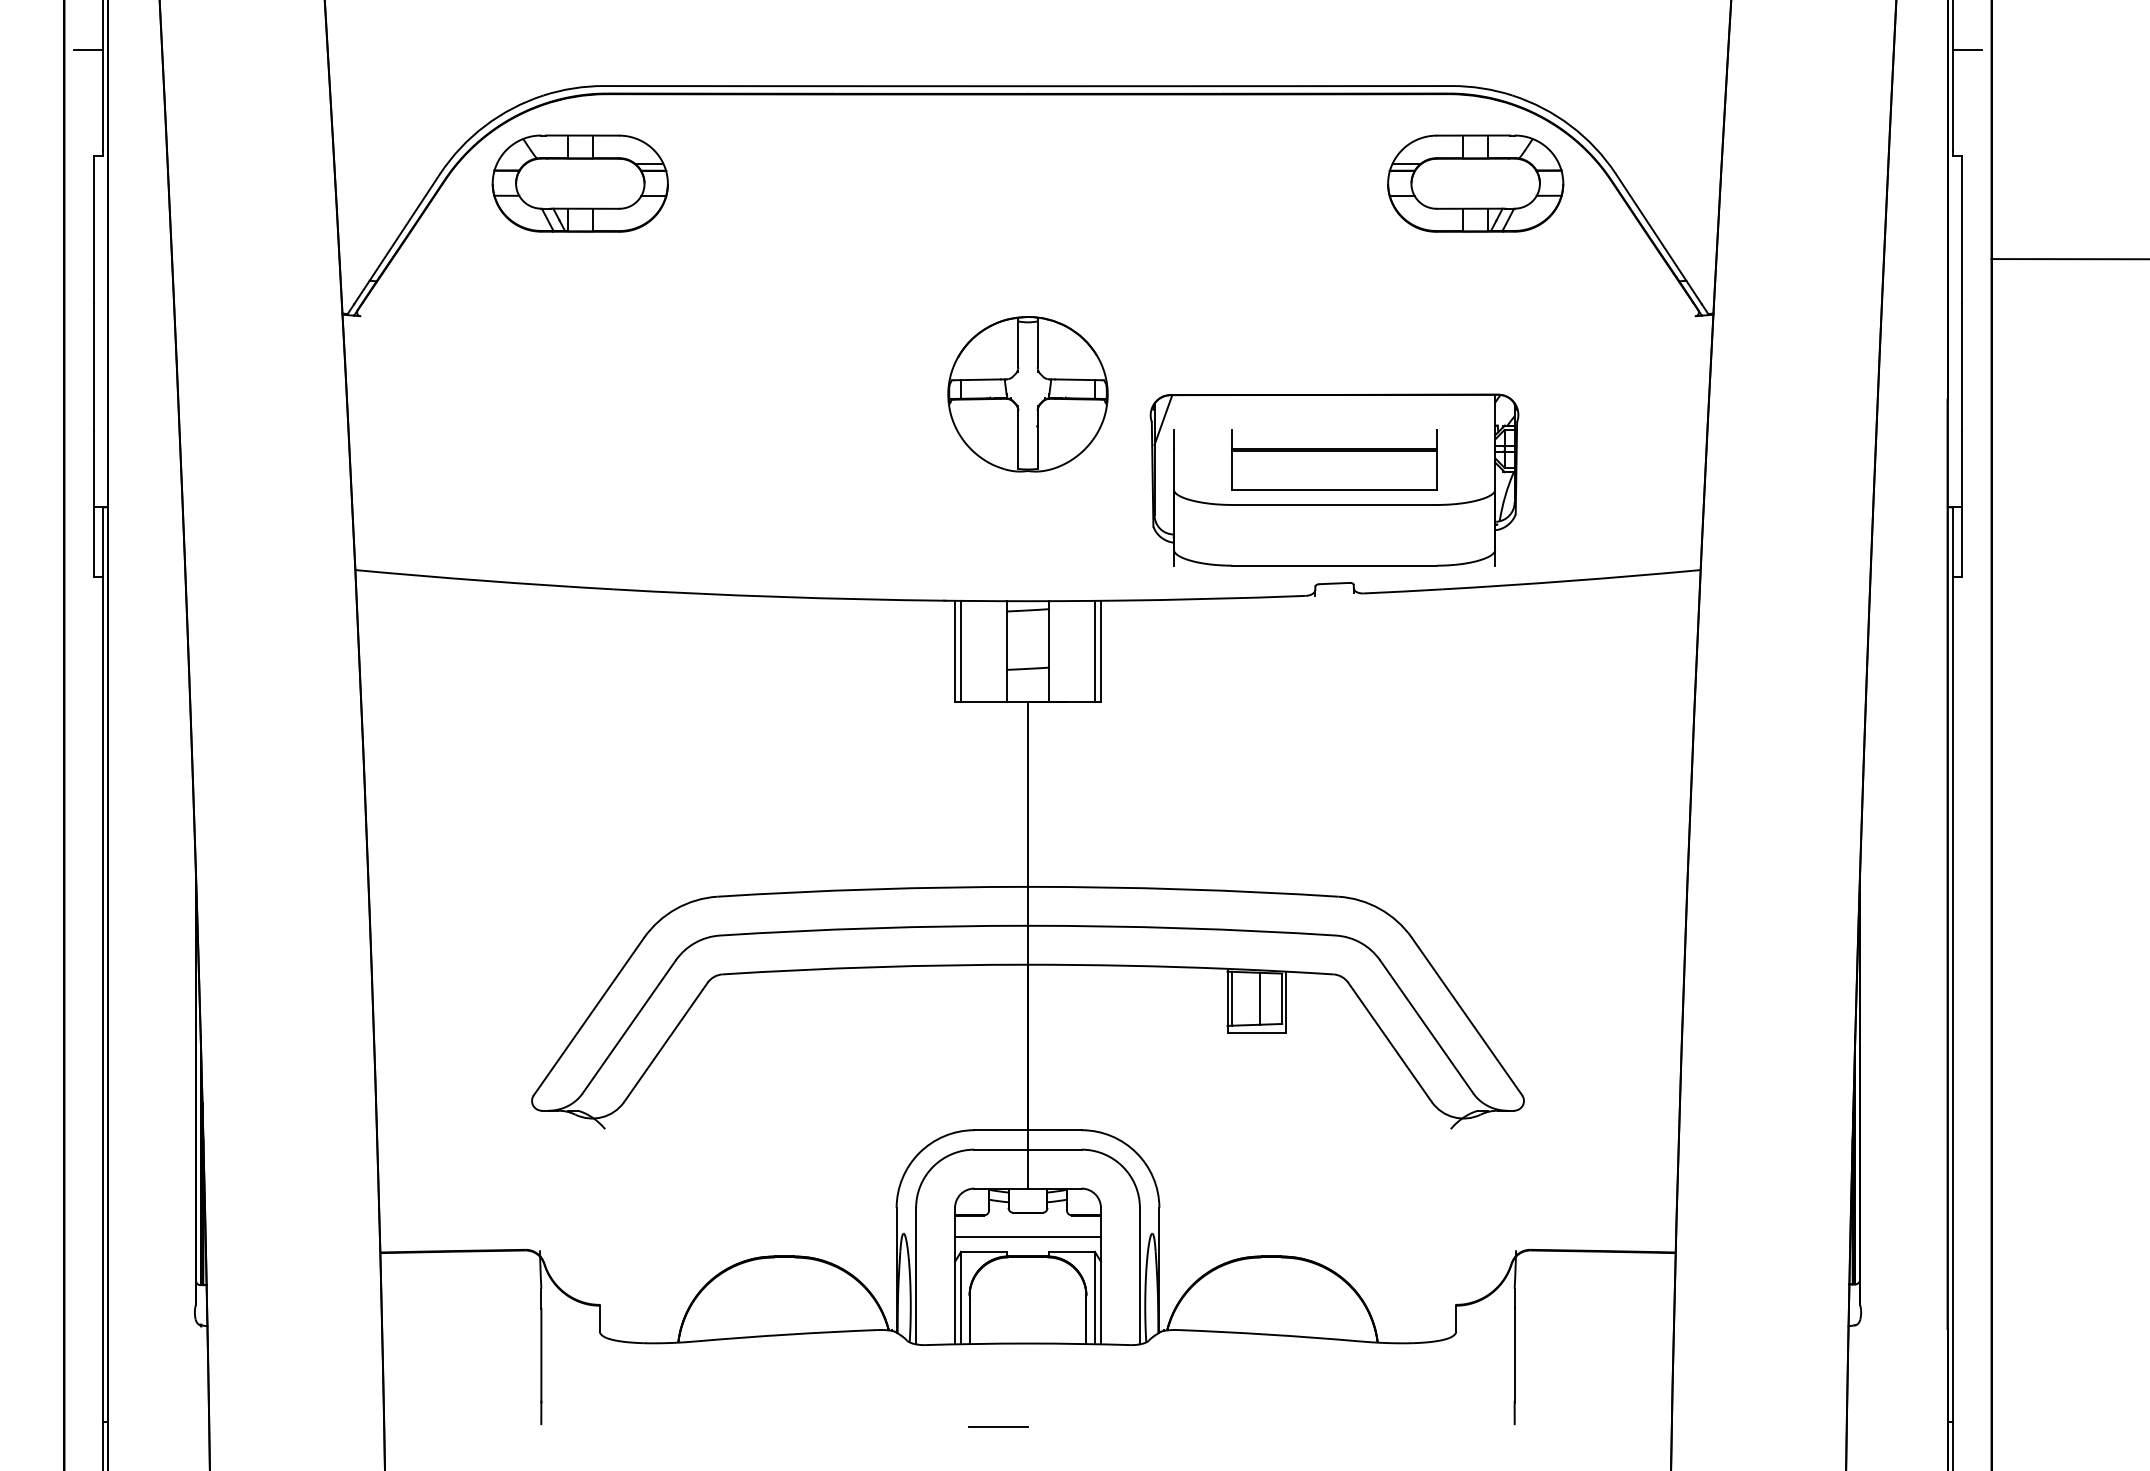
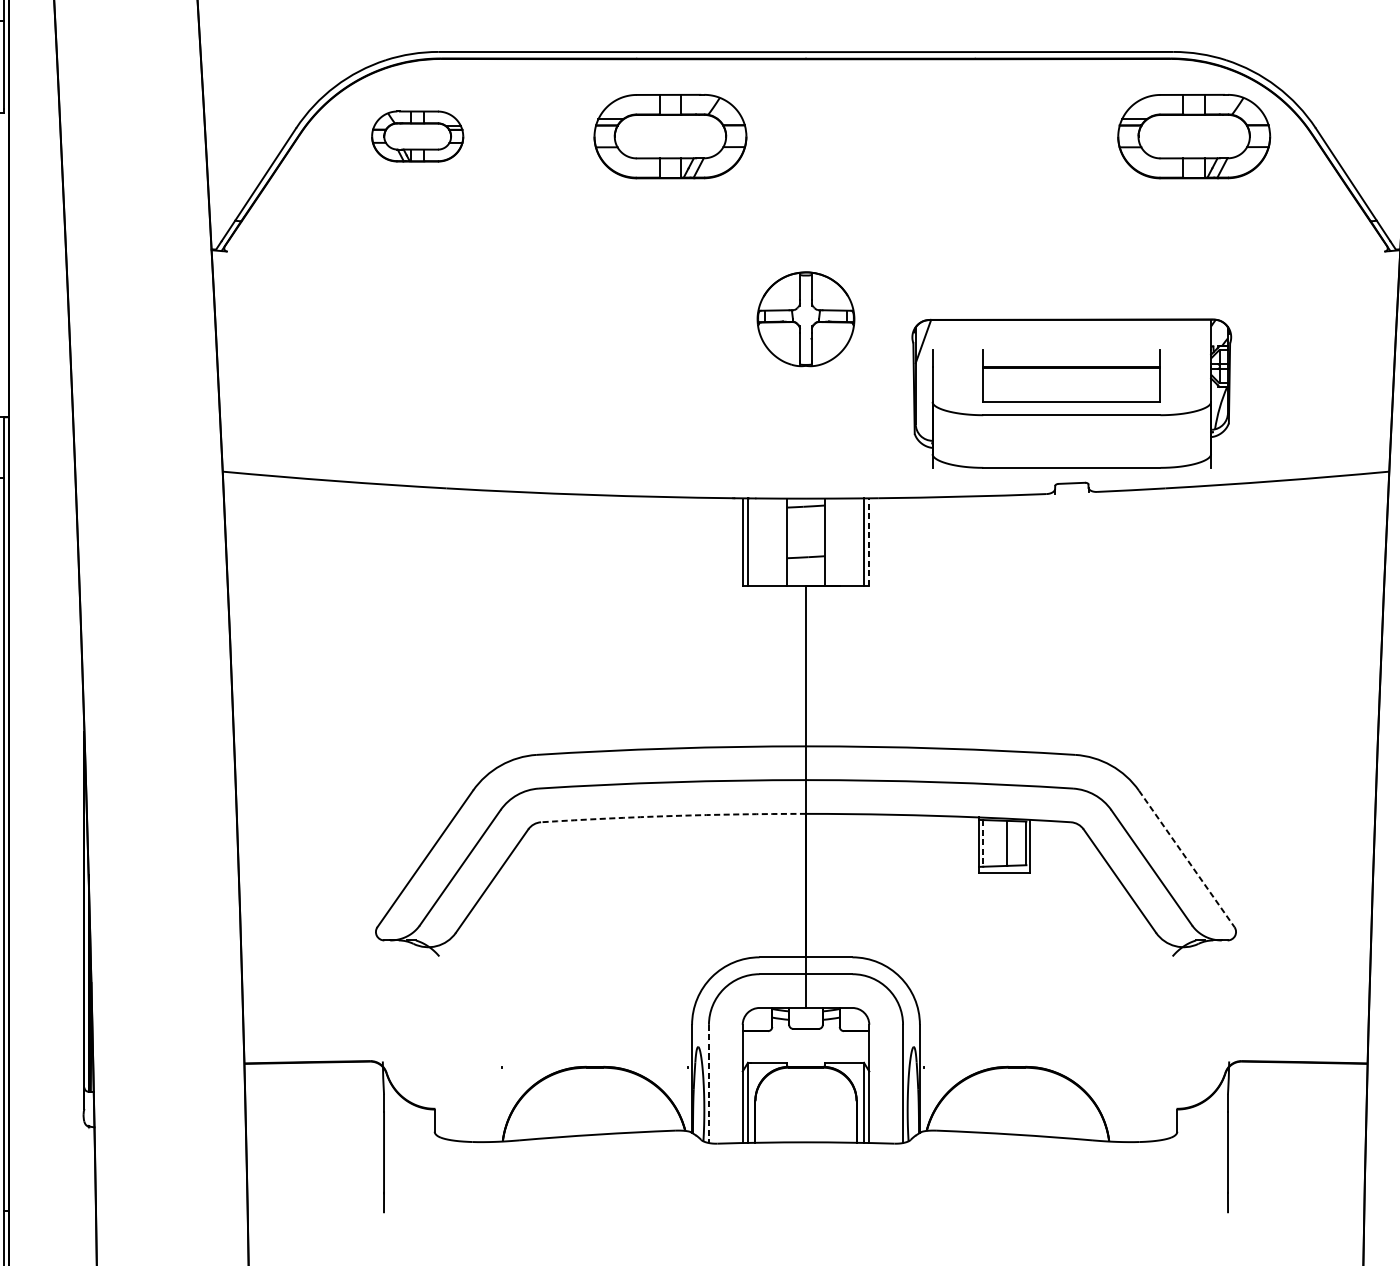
part: (579, 183) -> (417, 136), size x0.6
part: (871, 183) -> (670, 136), added
part: (1027, 394) -> (805, 319), size x0.7
line: (1101, 651) -> (869, 542), solid -> dashed
arc: (875, 967) -> (673, 816), solid -> dashed
line: (1232, 998) -> (983, 843), solid -> dashed
line: (1467, 1017) -> (1187, 859), solid -> dashed
line: (1028, 1237) -> (806, 1050), removed
line: (916, 1276) -> (709, 1084), solid -> dashed
line: (998, 1426) -> (780, 1214), removed

